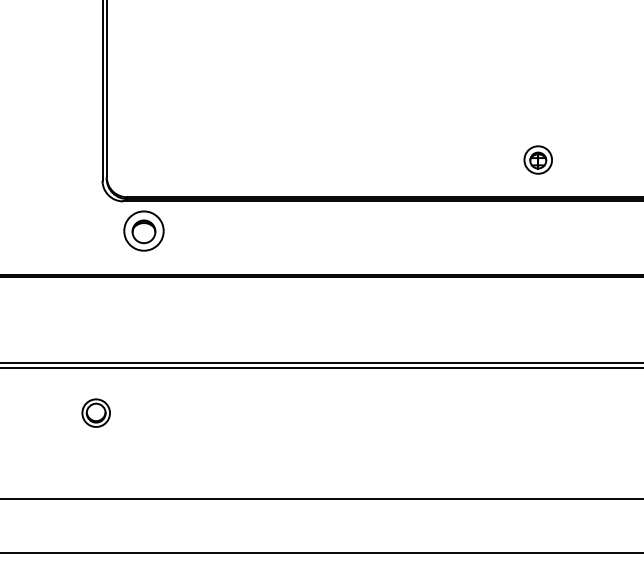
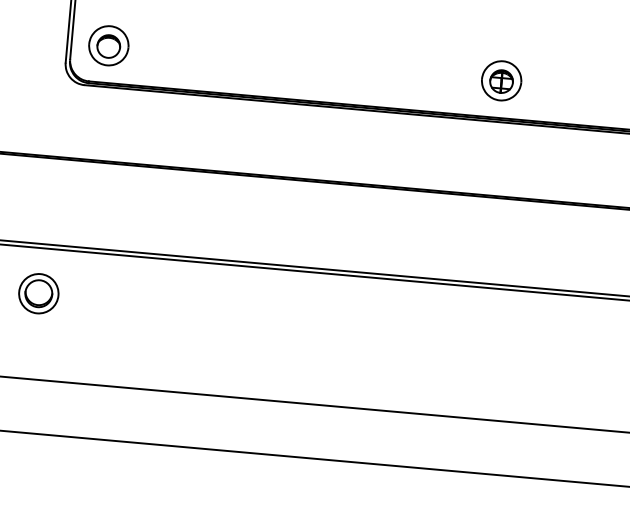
part: (537, 159) -> (500, 80), size x1.43
part: (143, 230) -> (108, 45), moved
part: (95, 412) -> (38, 292), size x1.43

